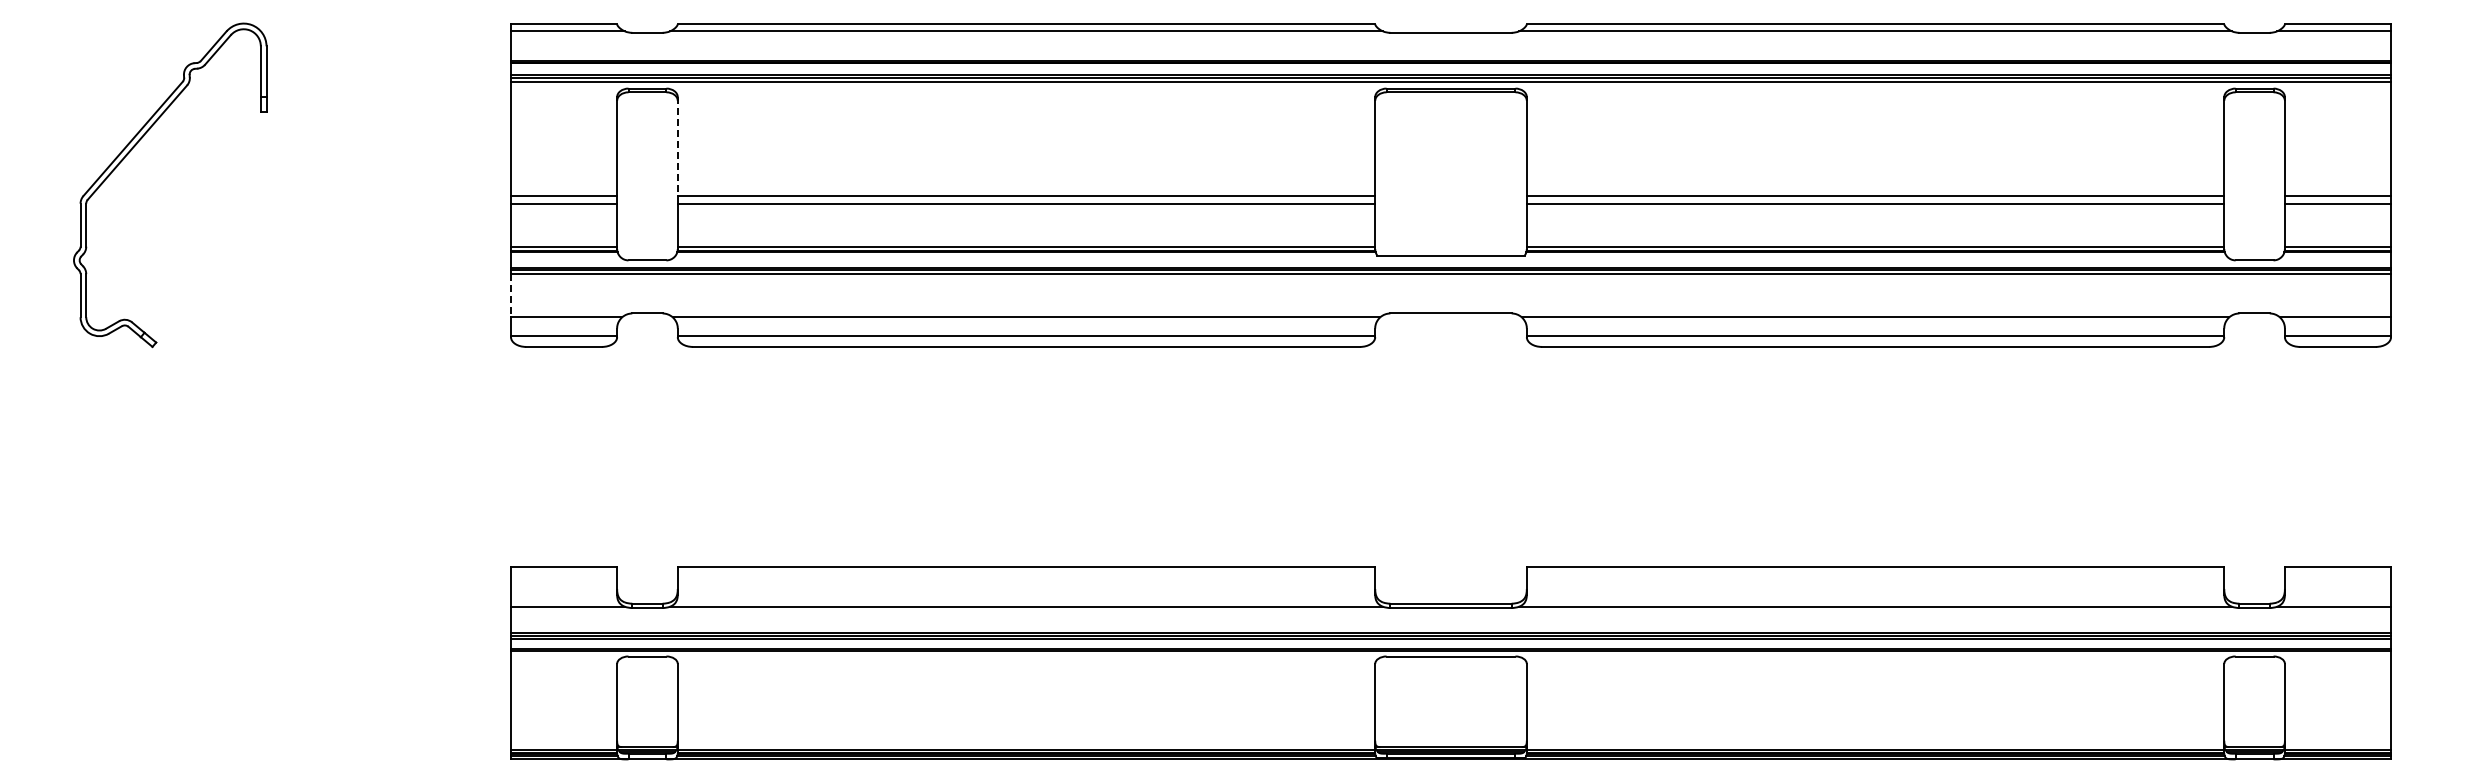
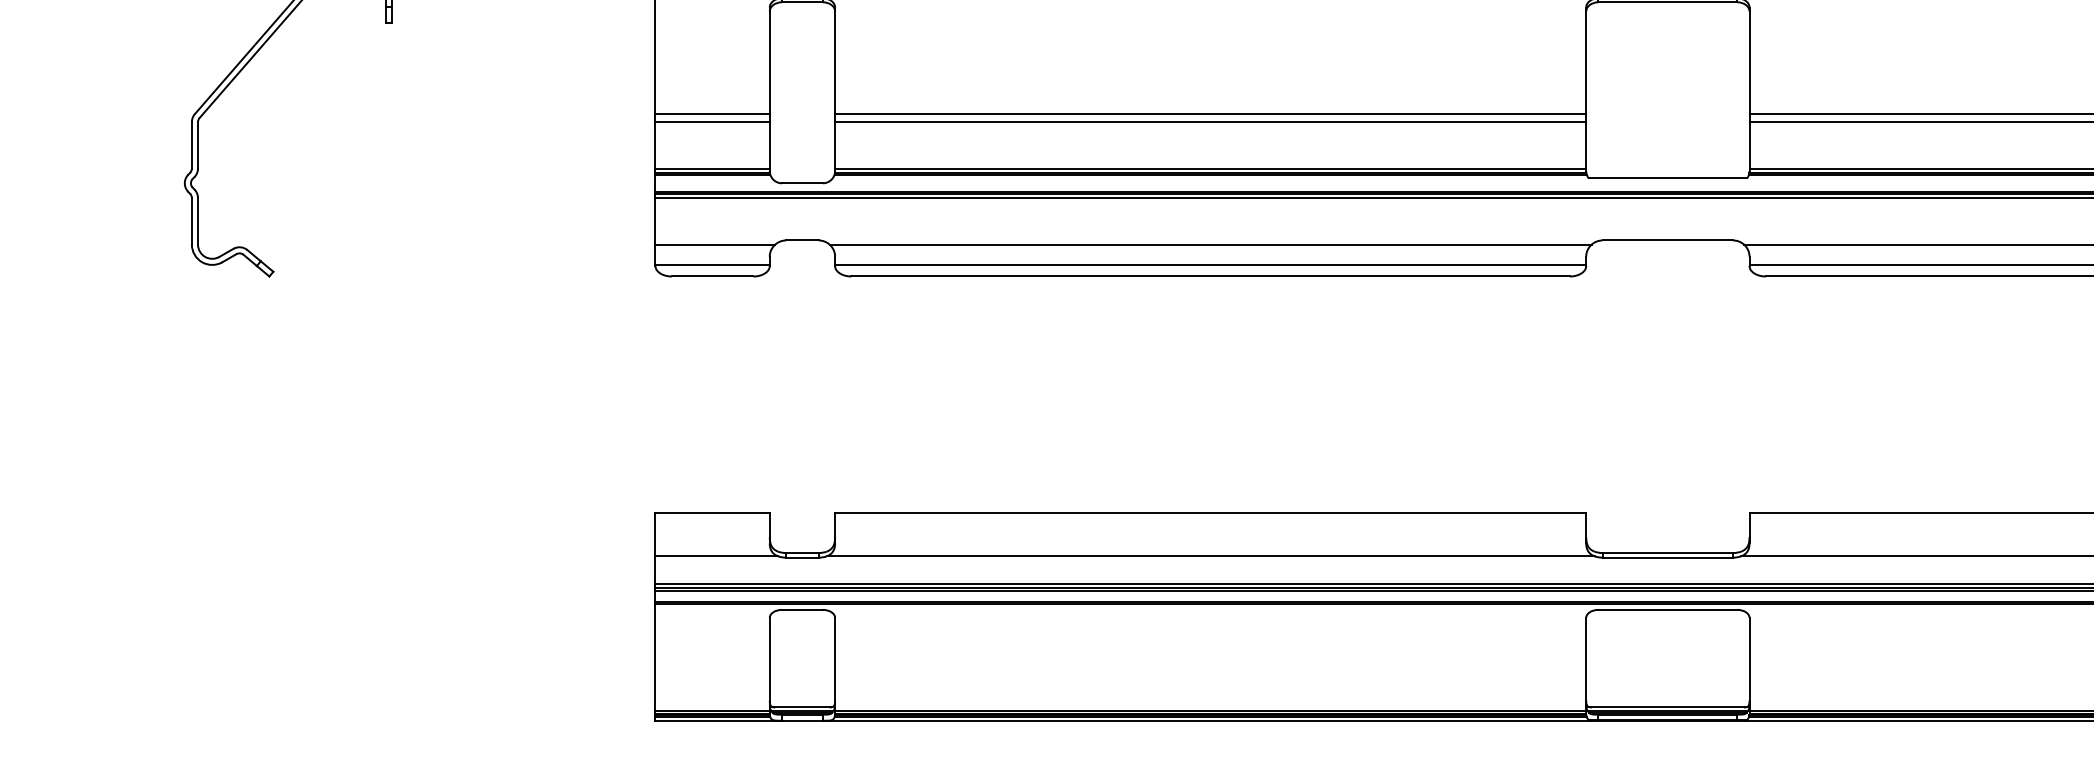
line: (677, 147) -> (834, 61), dashed -> solid
line: (511, 295) -> (656, 221), dashed -> solid

